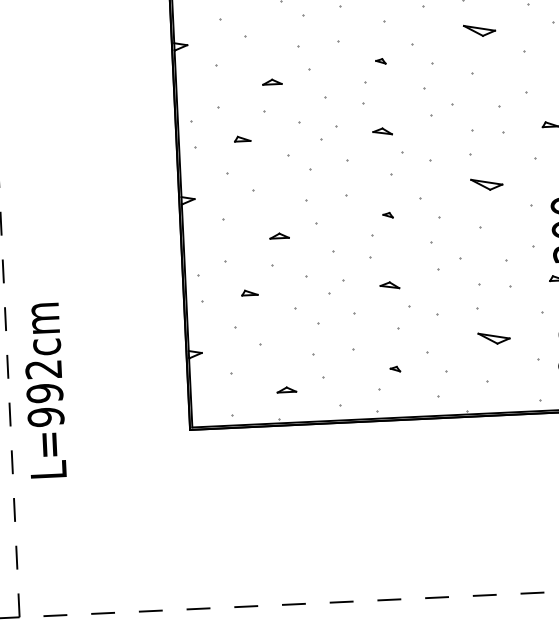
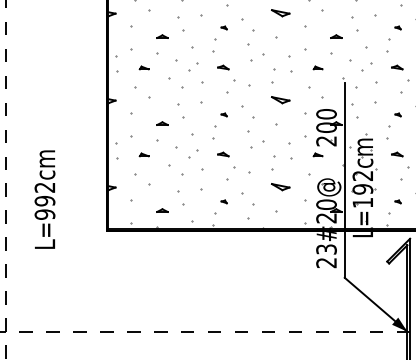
text: (43, 390) -> (44, 199), moved

